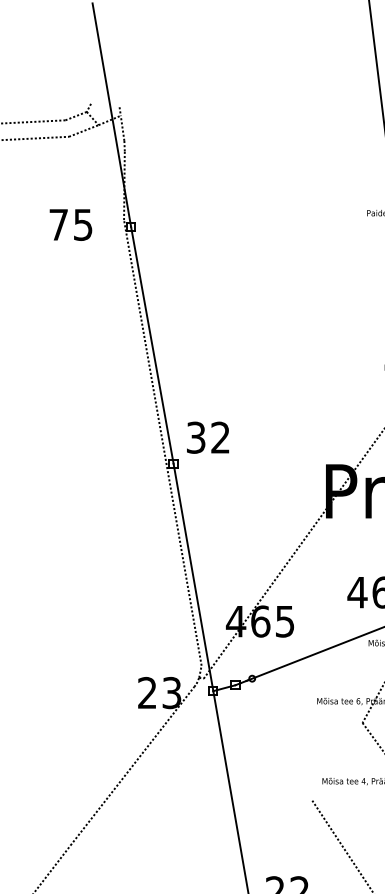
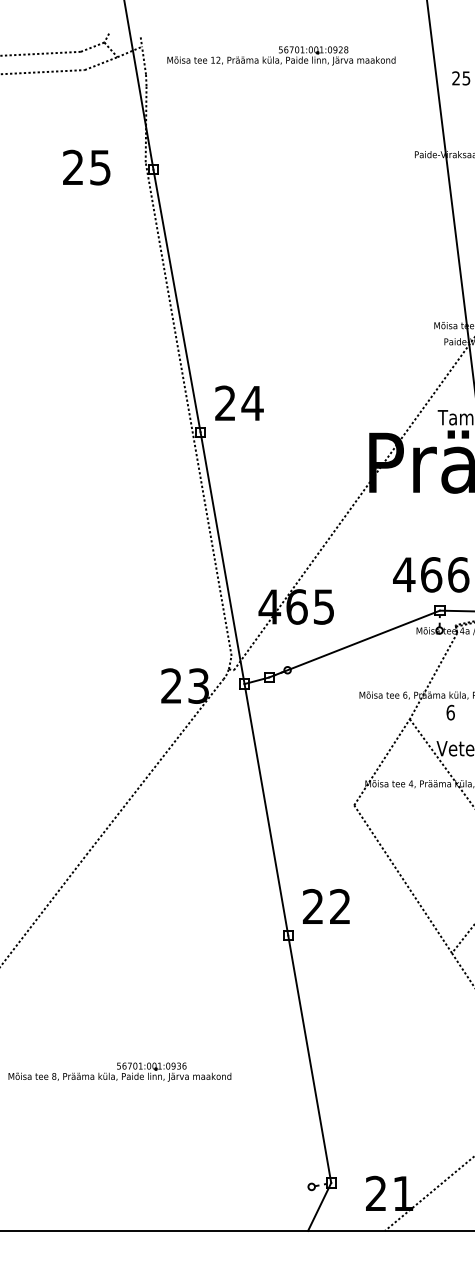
part: (246, 123) -> (281, 55), added
text: (58, 223) -> (73, 166), 75 -> 25
text: (208, 437) -> (239, 403), 32 -> 24
line: (336, 761) -> (381, 762), added

